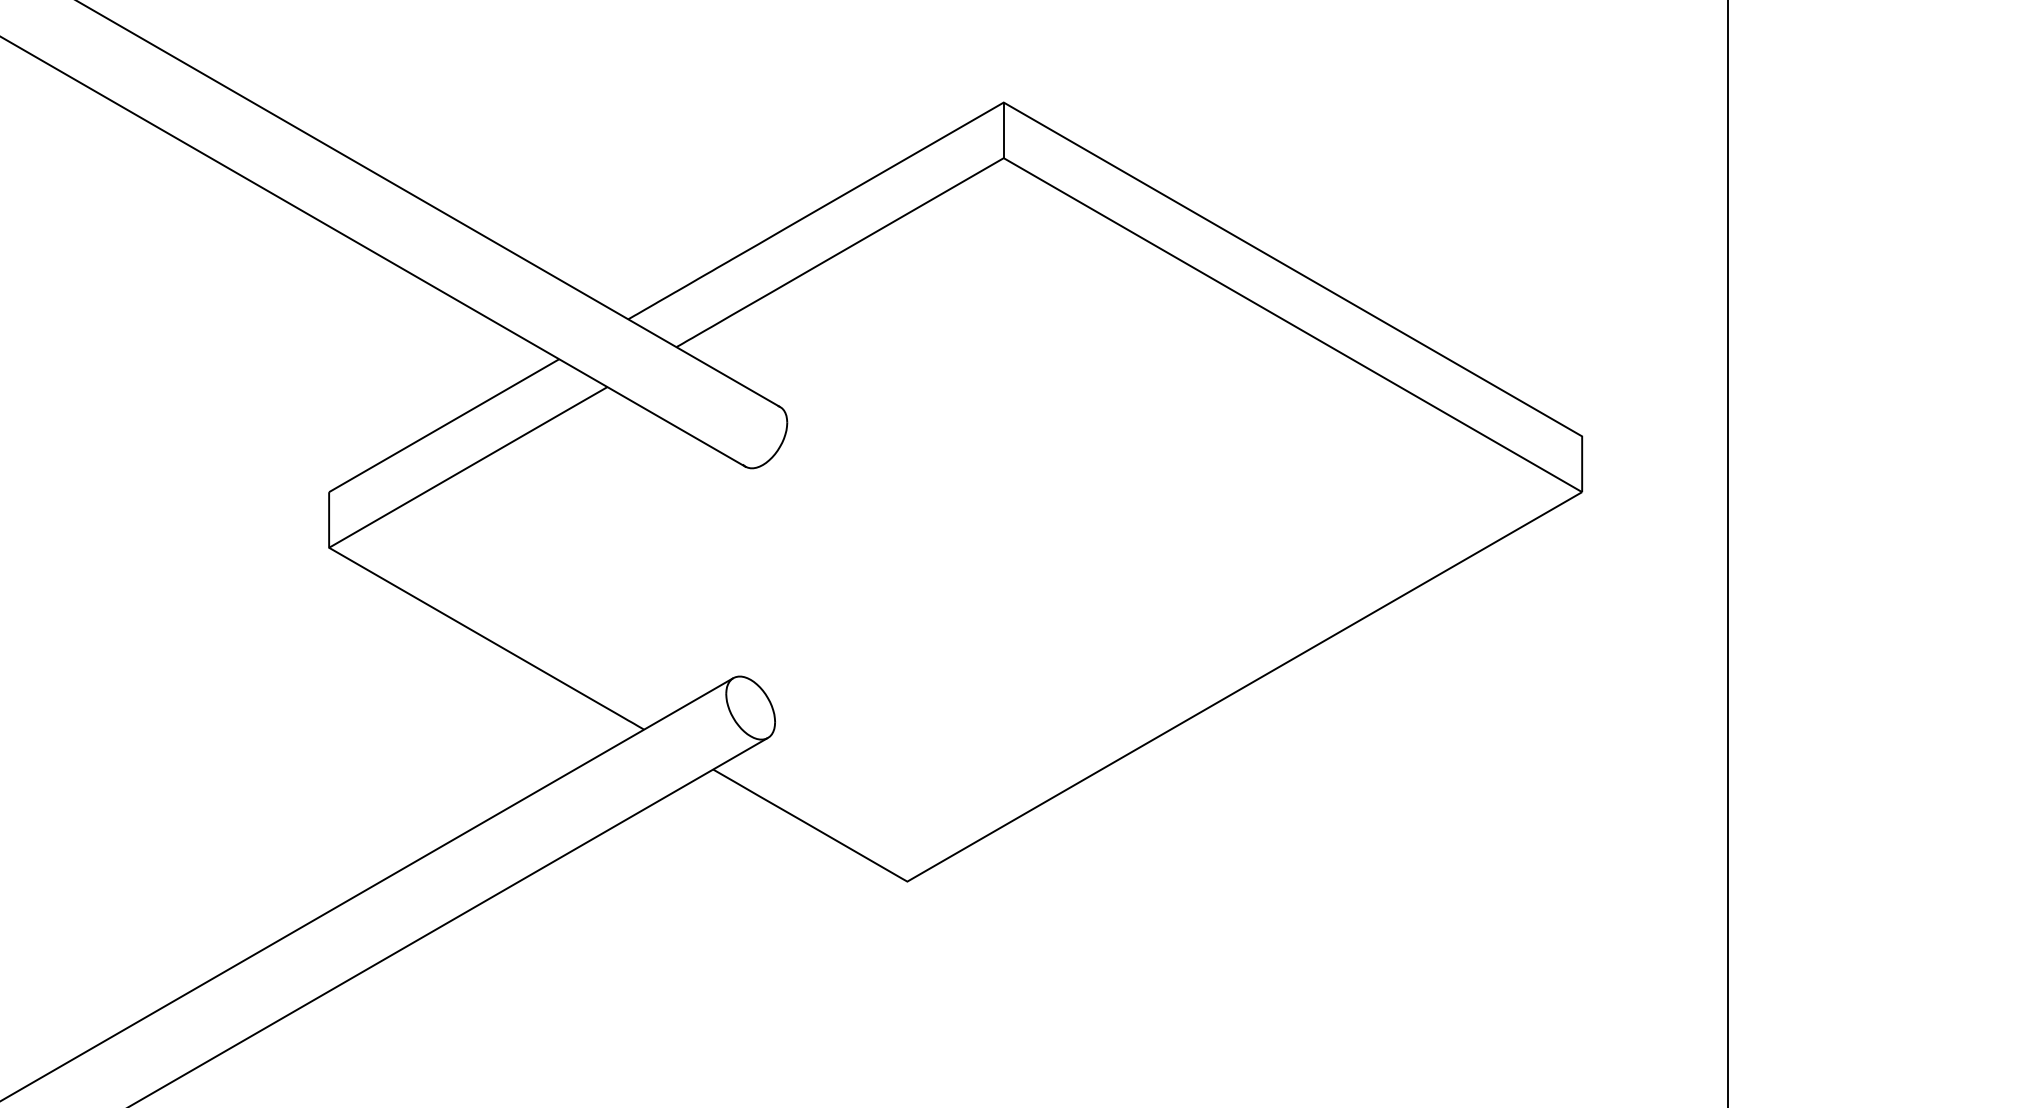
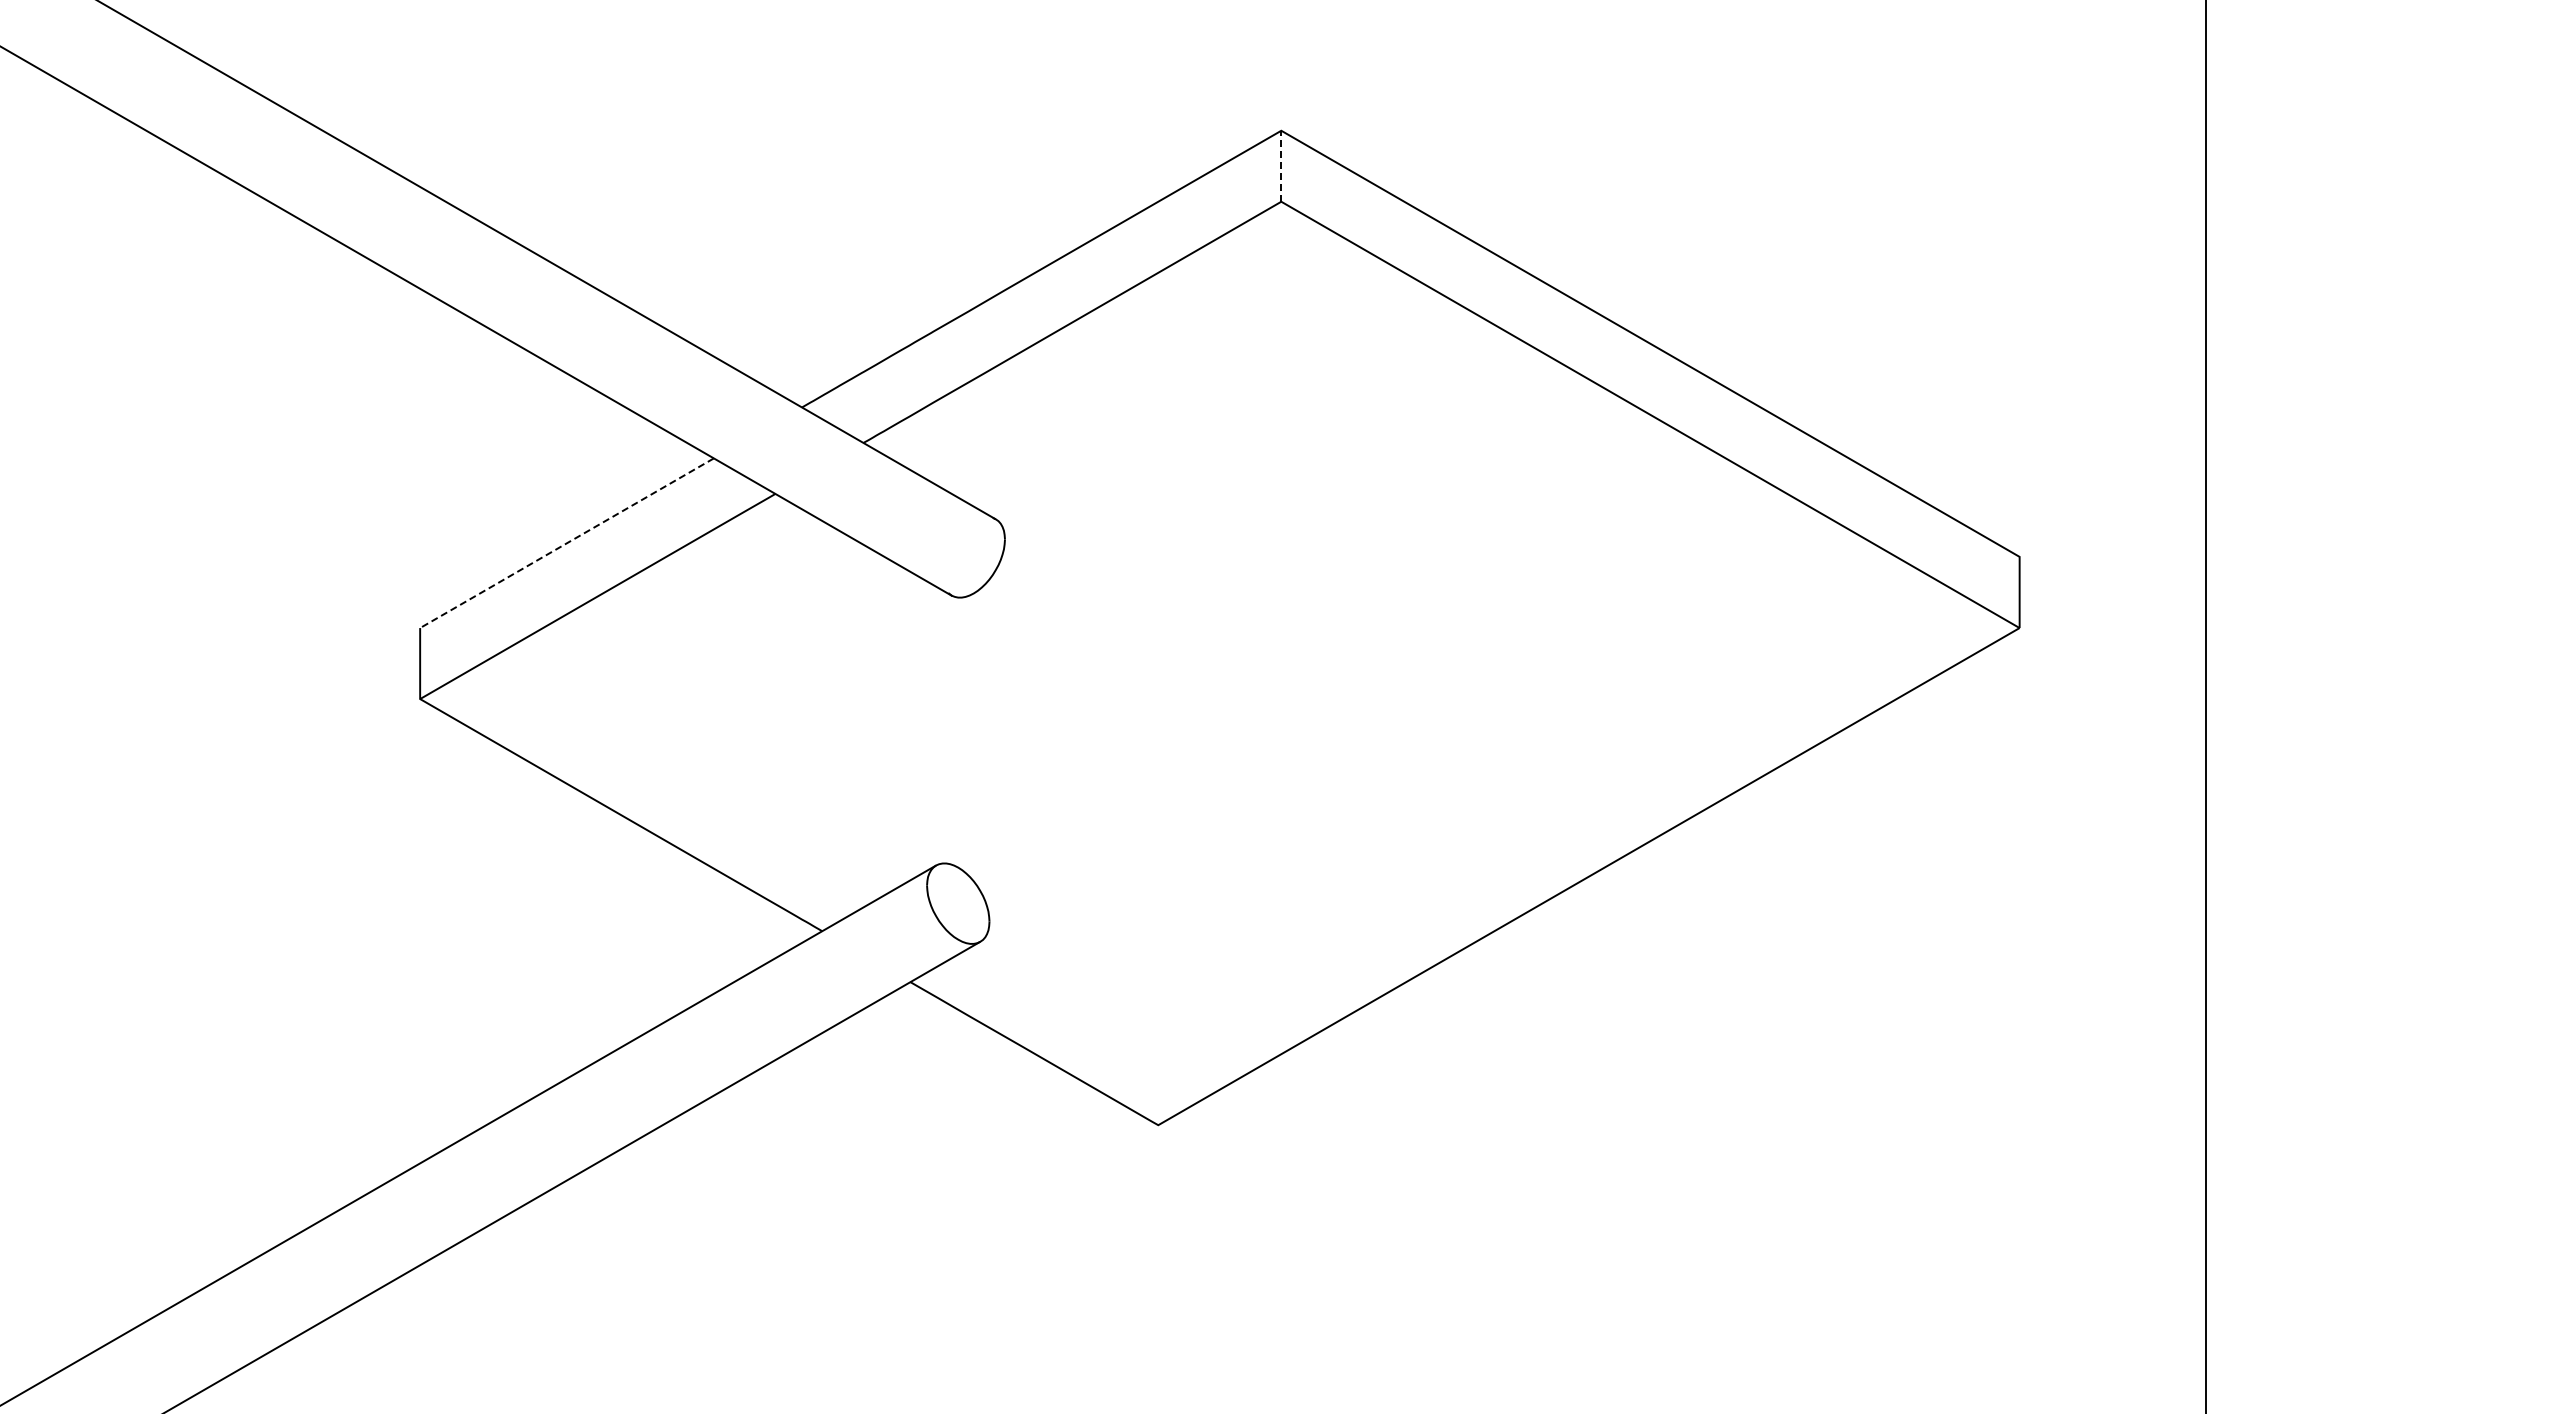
line: (1003, 129) -> (1281, 165), solid -> dashed
line: (444, 425) -> (567, 543), solid -> dashed

